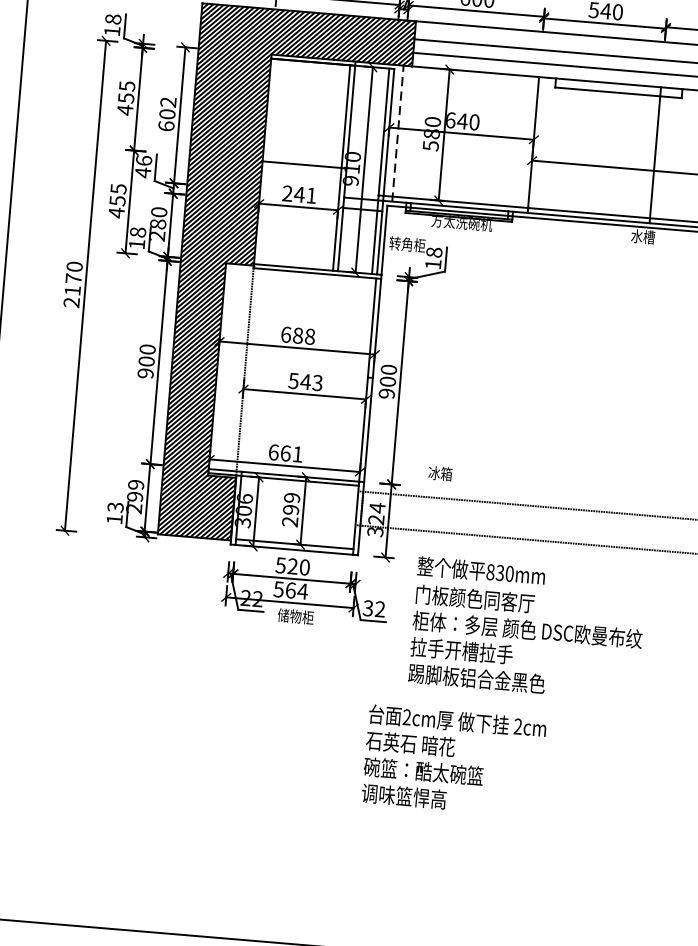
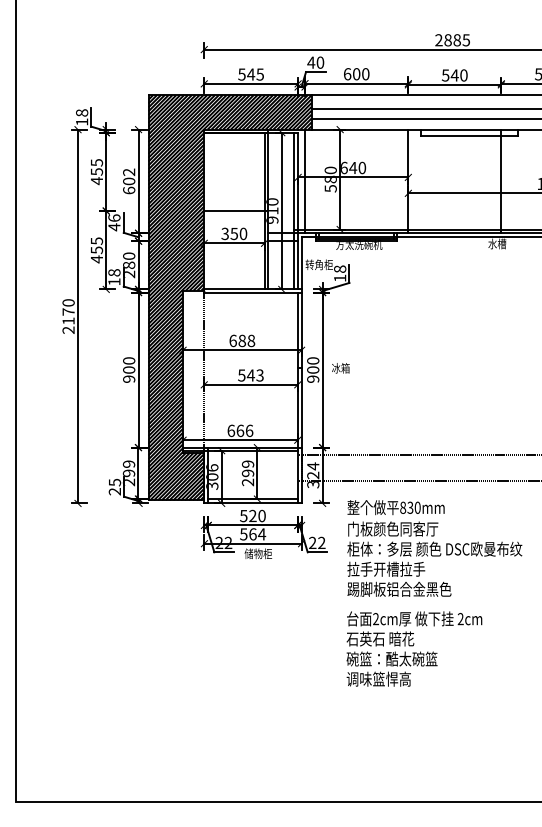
line: (398, 133) -> (305, 181), dashed -> solid
text: (299, 194) -> (234, 233), 241 -> 350
text: (297, 453) -> (249, 430), 661 -> 666
text: (439, 473) -> (340, 368), moved
text: (114, 513) -> (114, 487), 13 -> 25
text: (367, 609) -> (312, 543), 32 -> 22
text: (454, 760) -> (414, 648), moved

